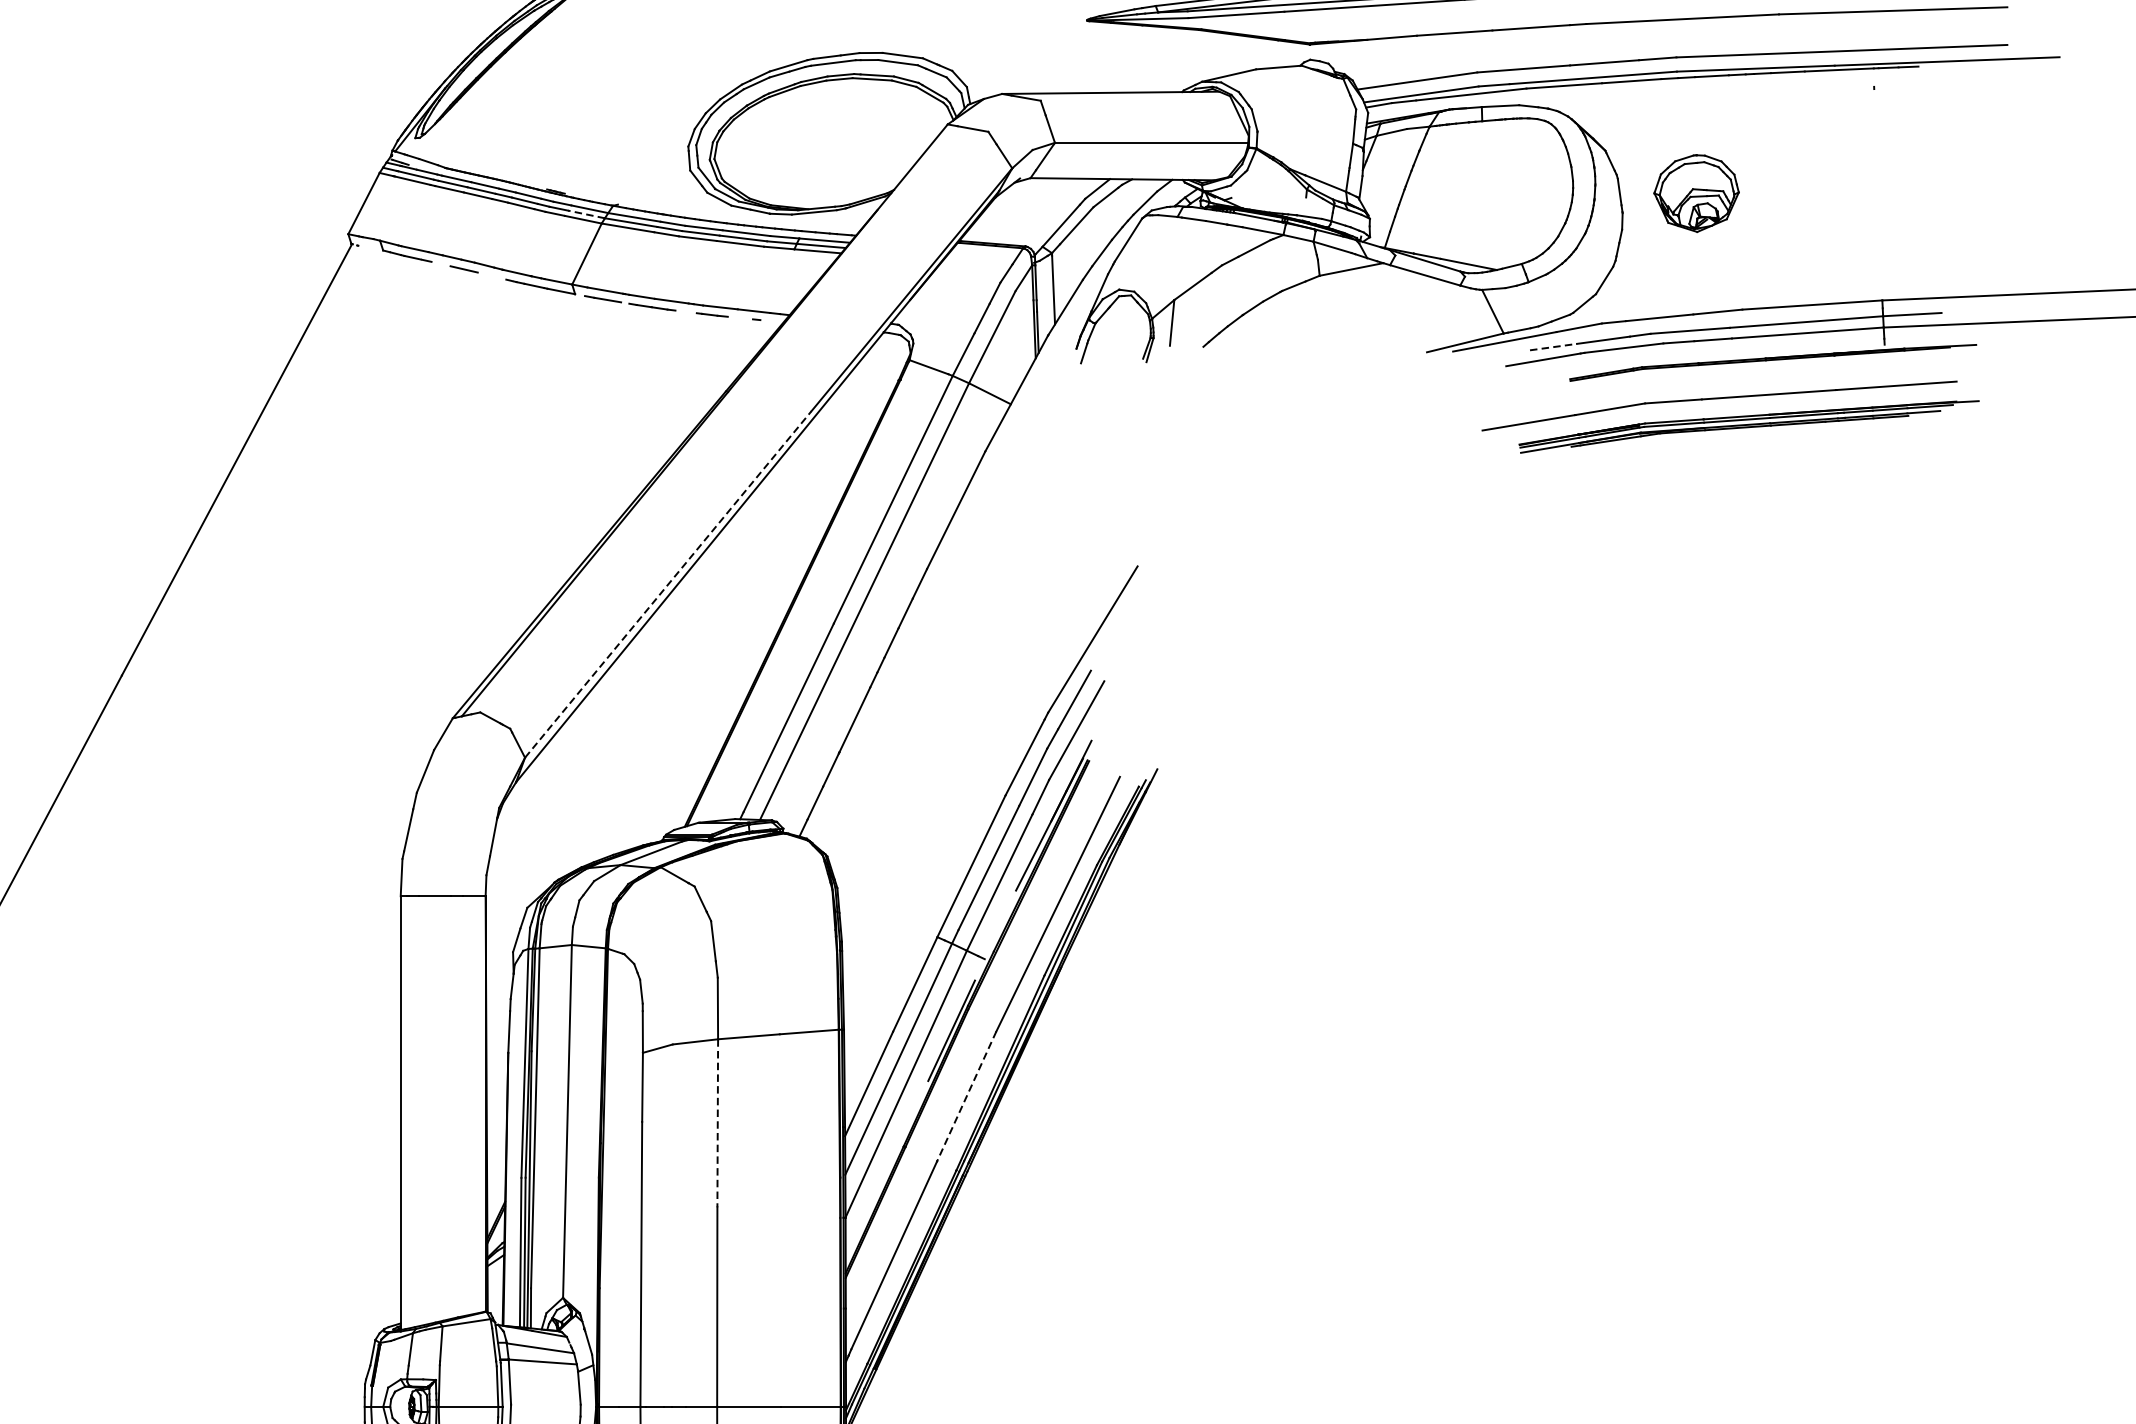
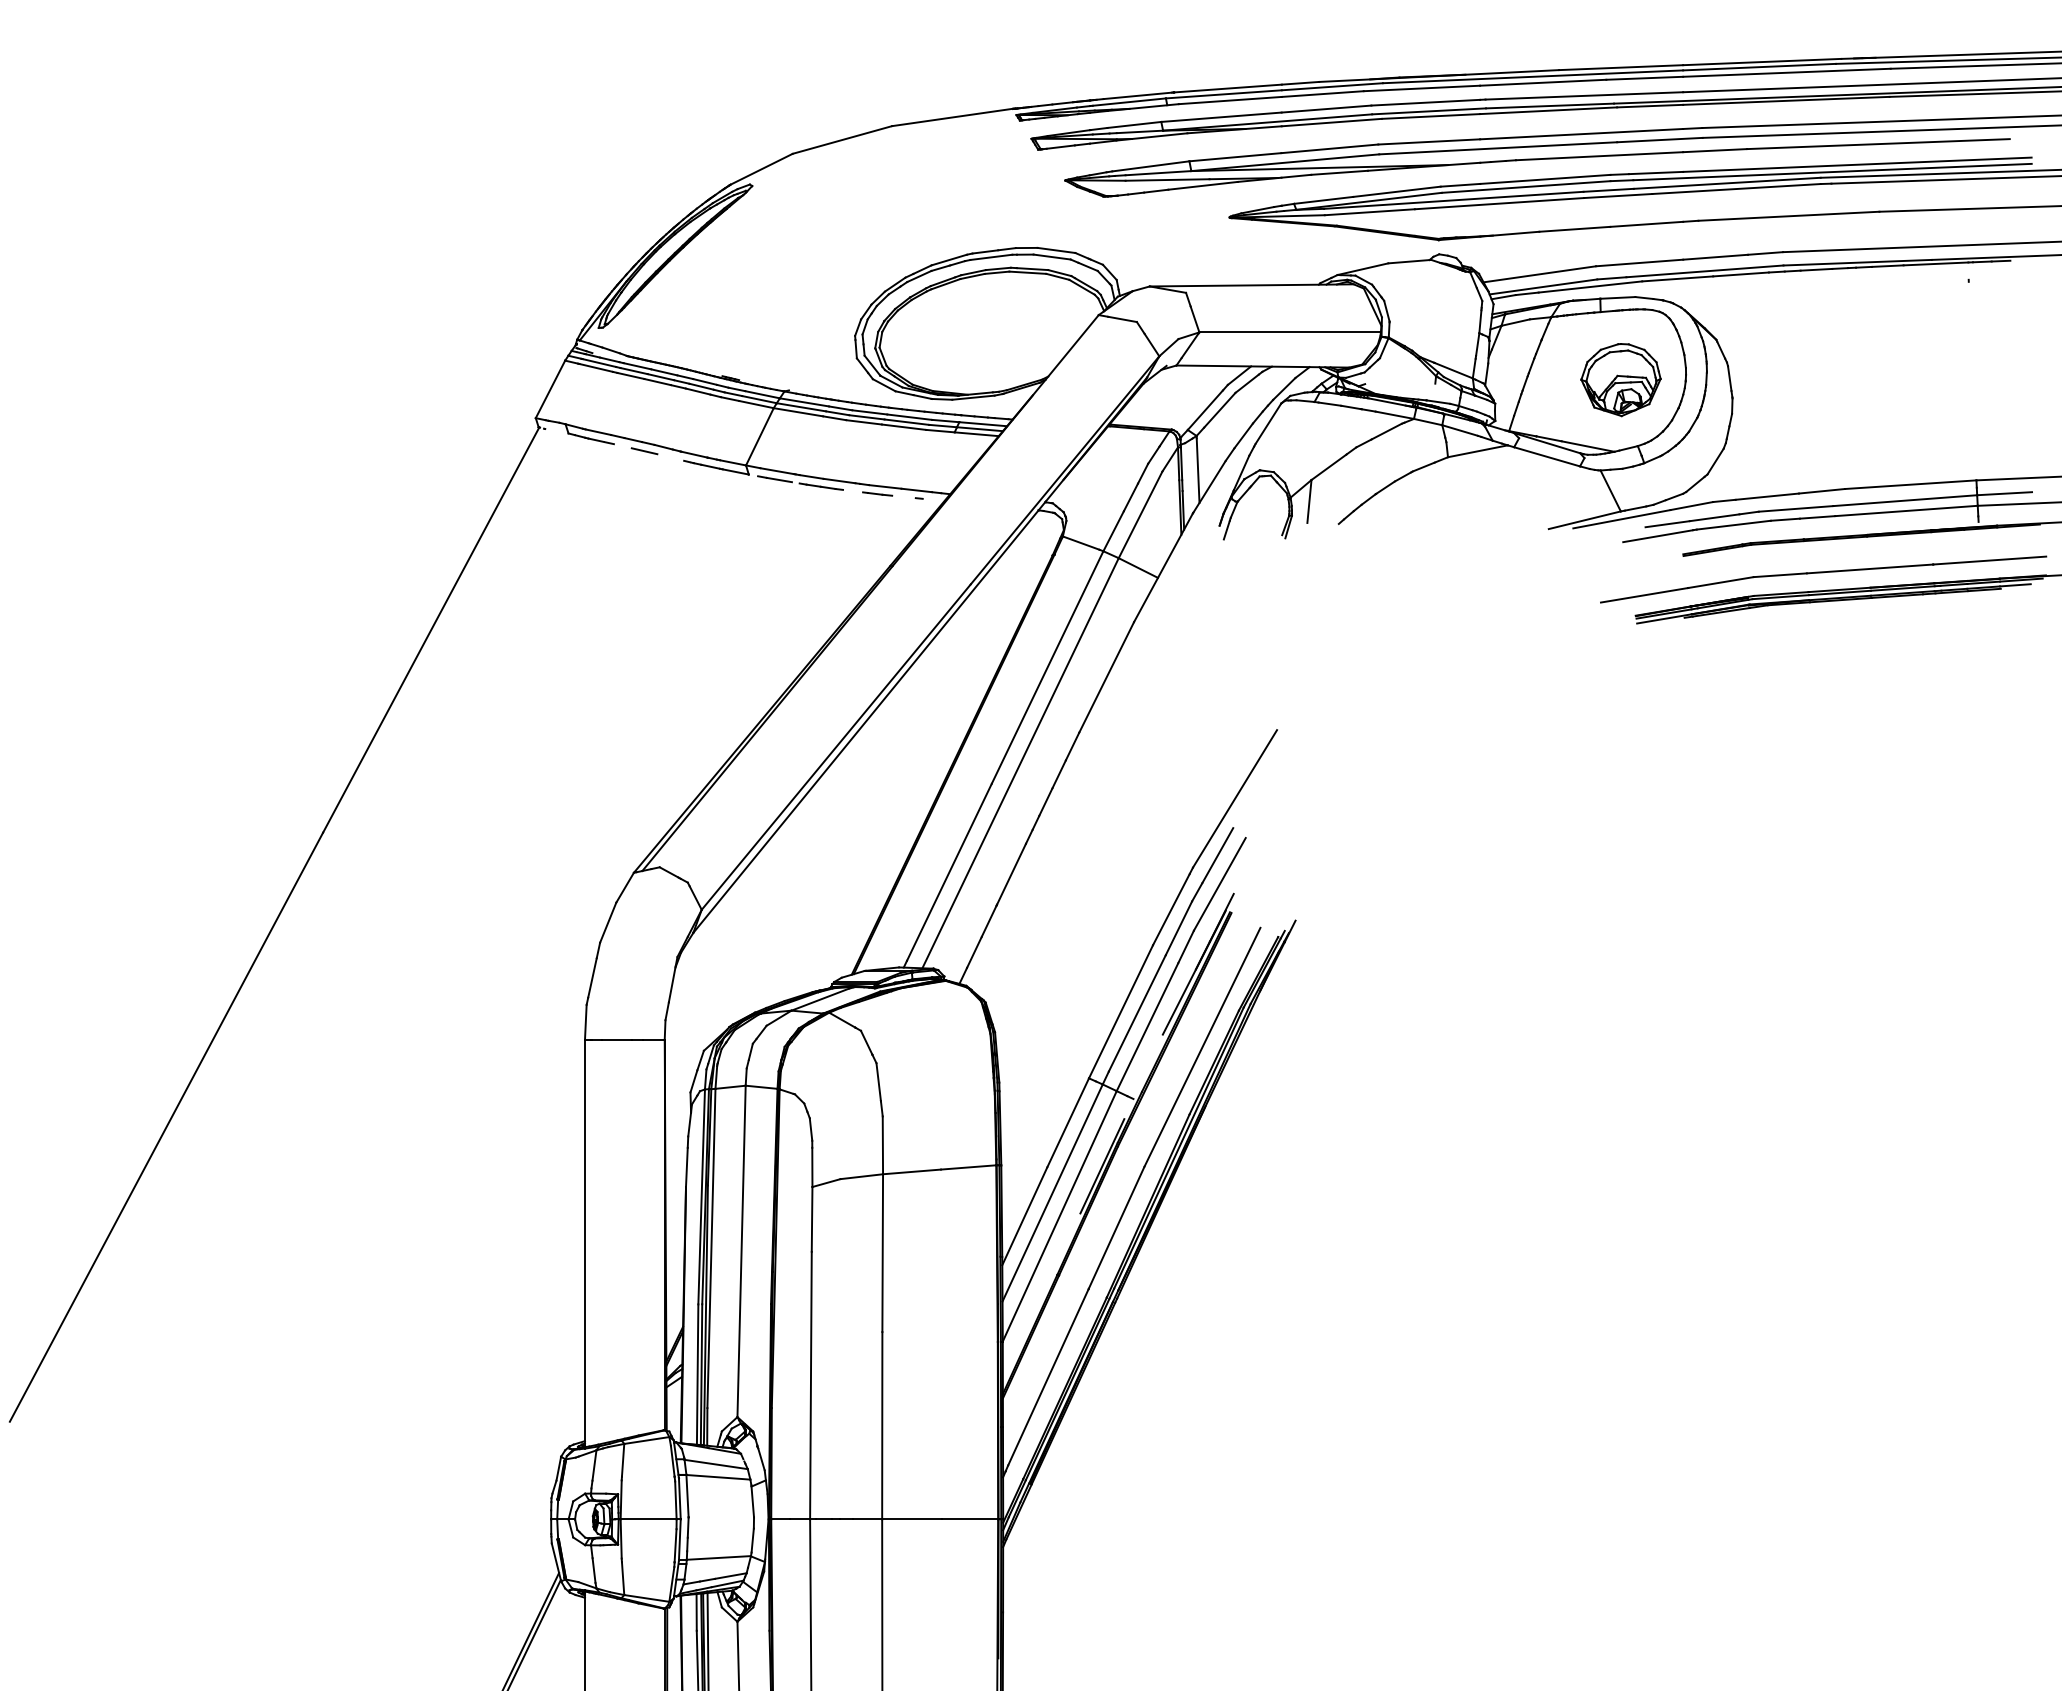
part: (1696, 194) -> (1620, 380), moved
line: (586, 214) -> (759, 399), dashed -> solid
line: (1554, 347) -> (1668, 524), dashed -> solid
line: (668, 583) -> (836, 746), dashed -> solid
line: (966, 1097) -> (1116, 1228), dashed -> solid
line: (717, 1123) -> (882, 1253), dashed -> solid

